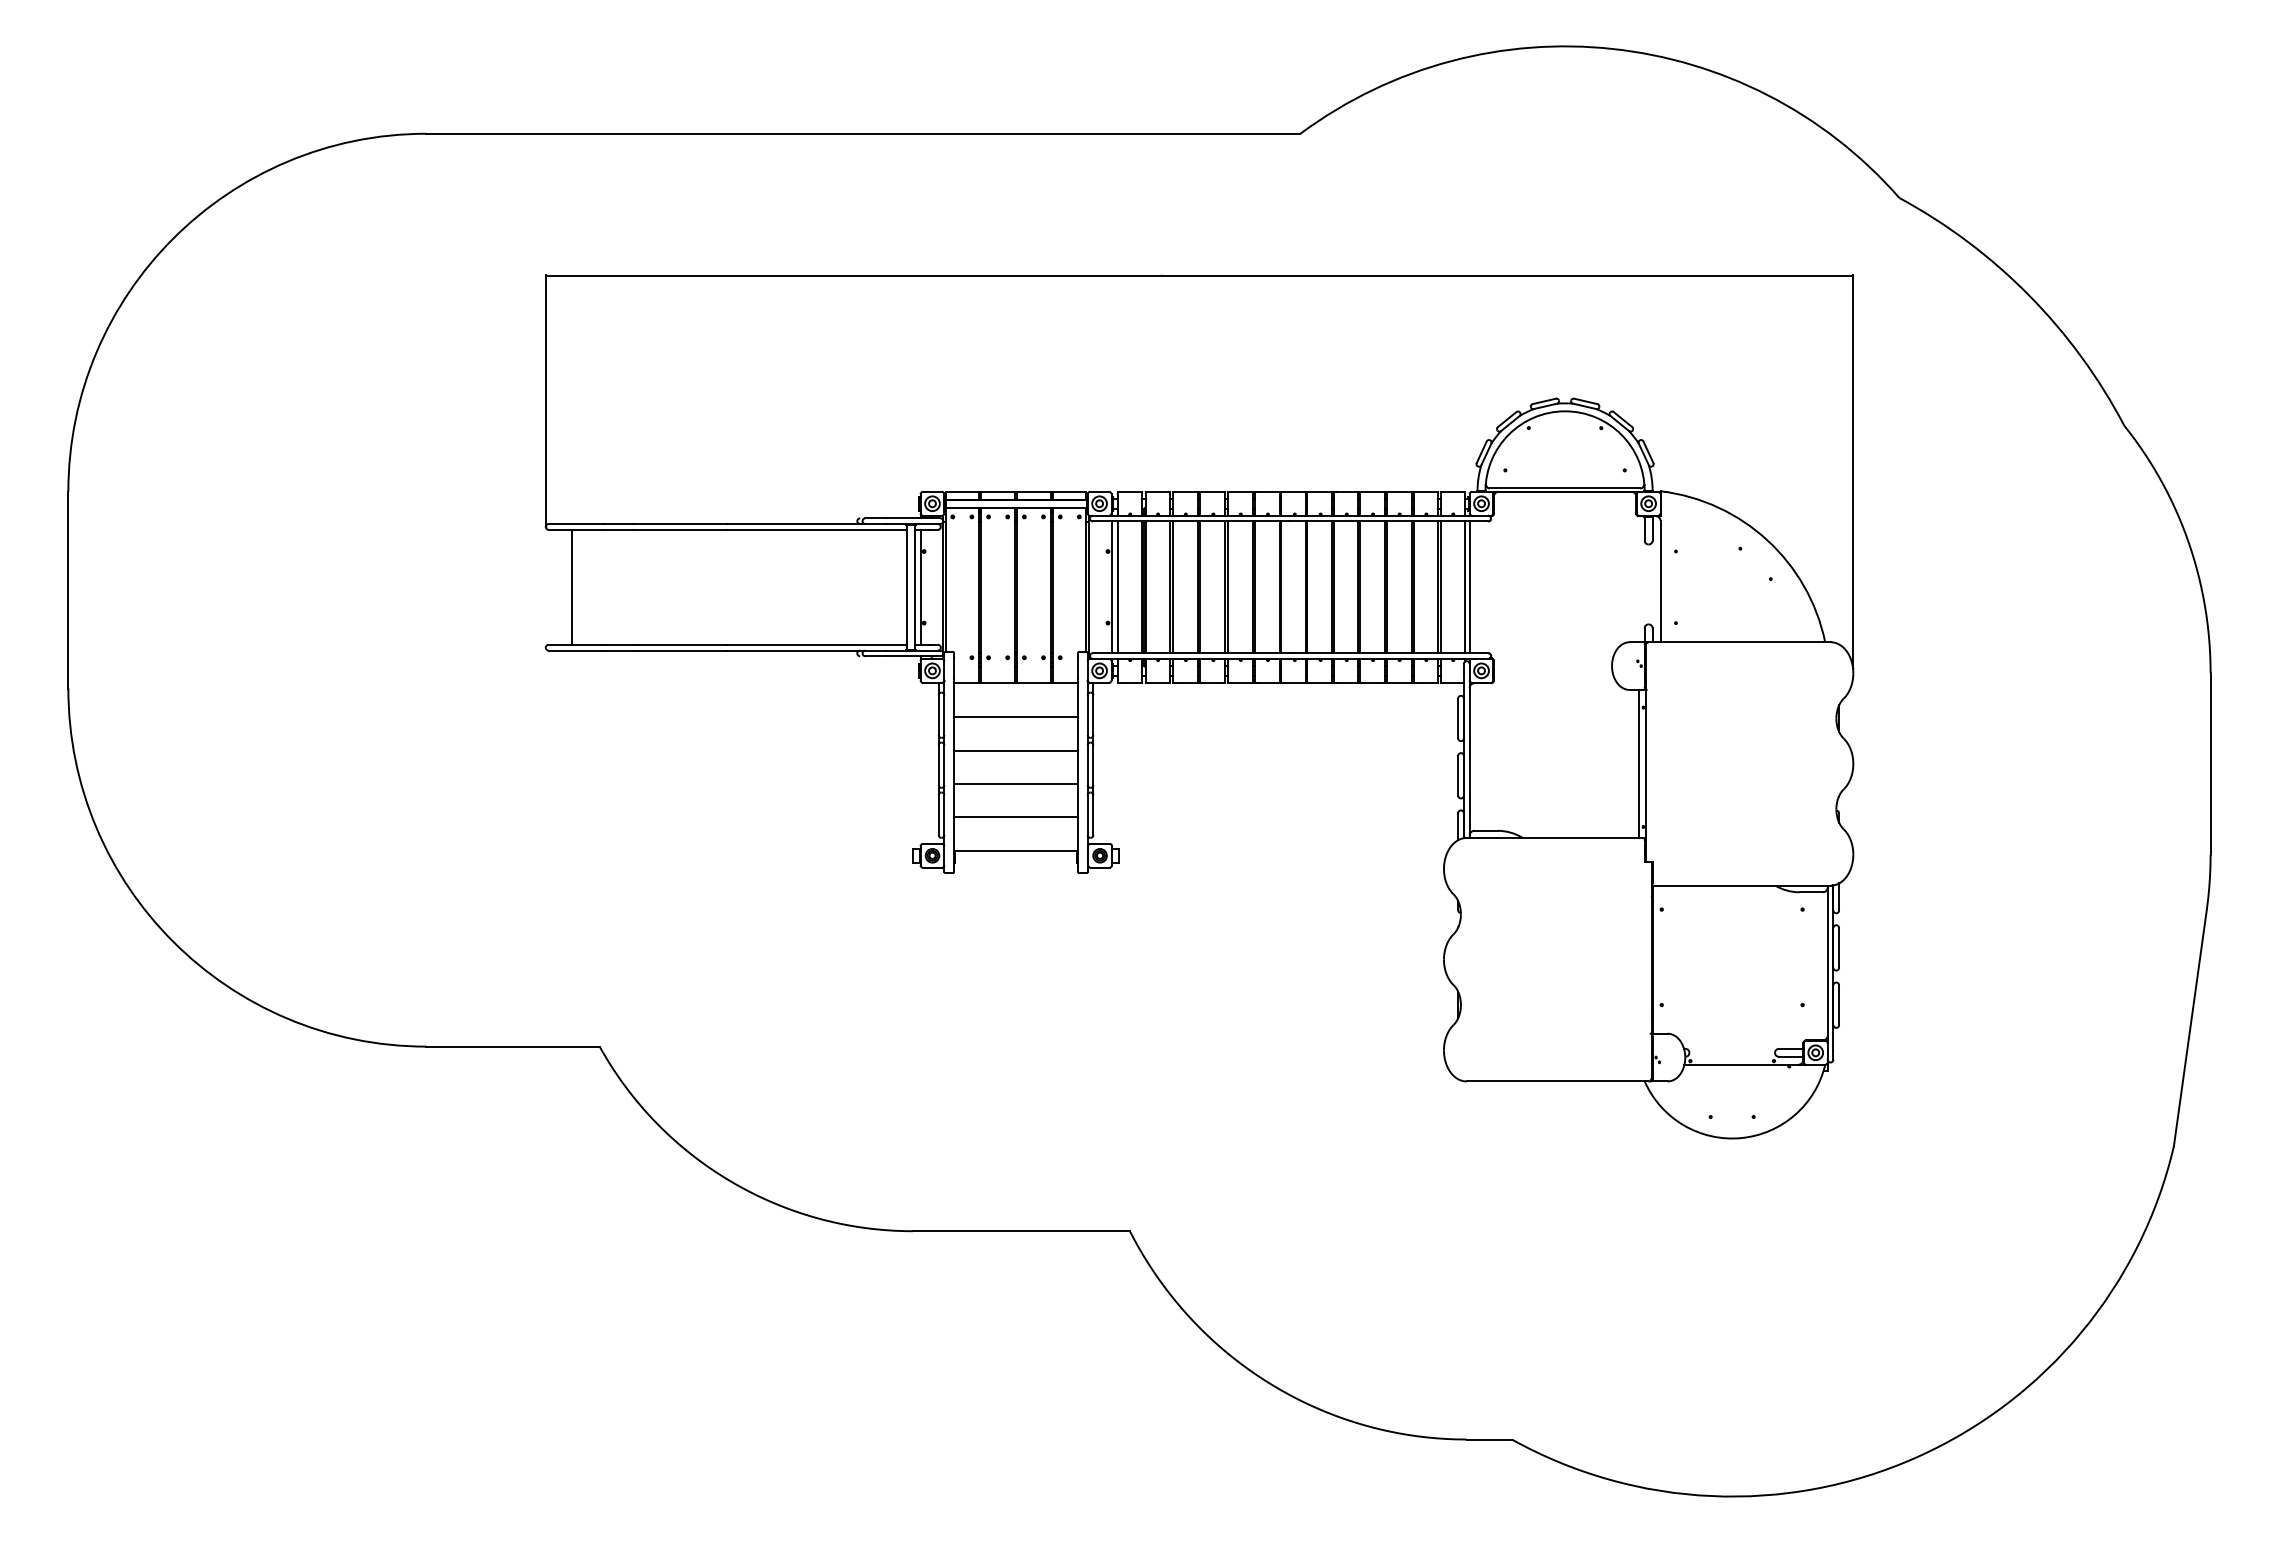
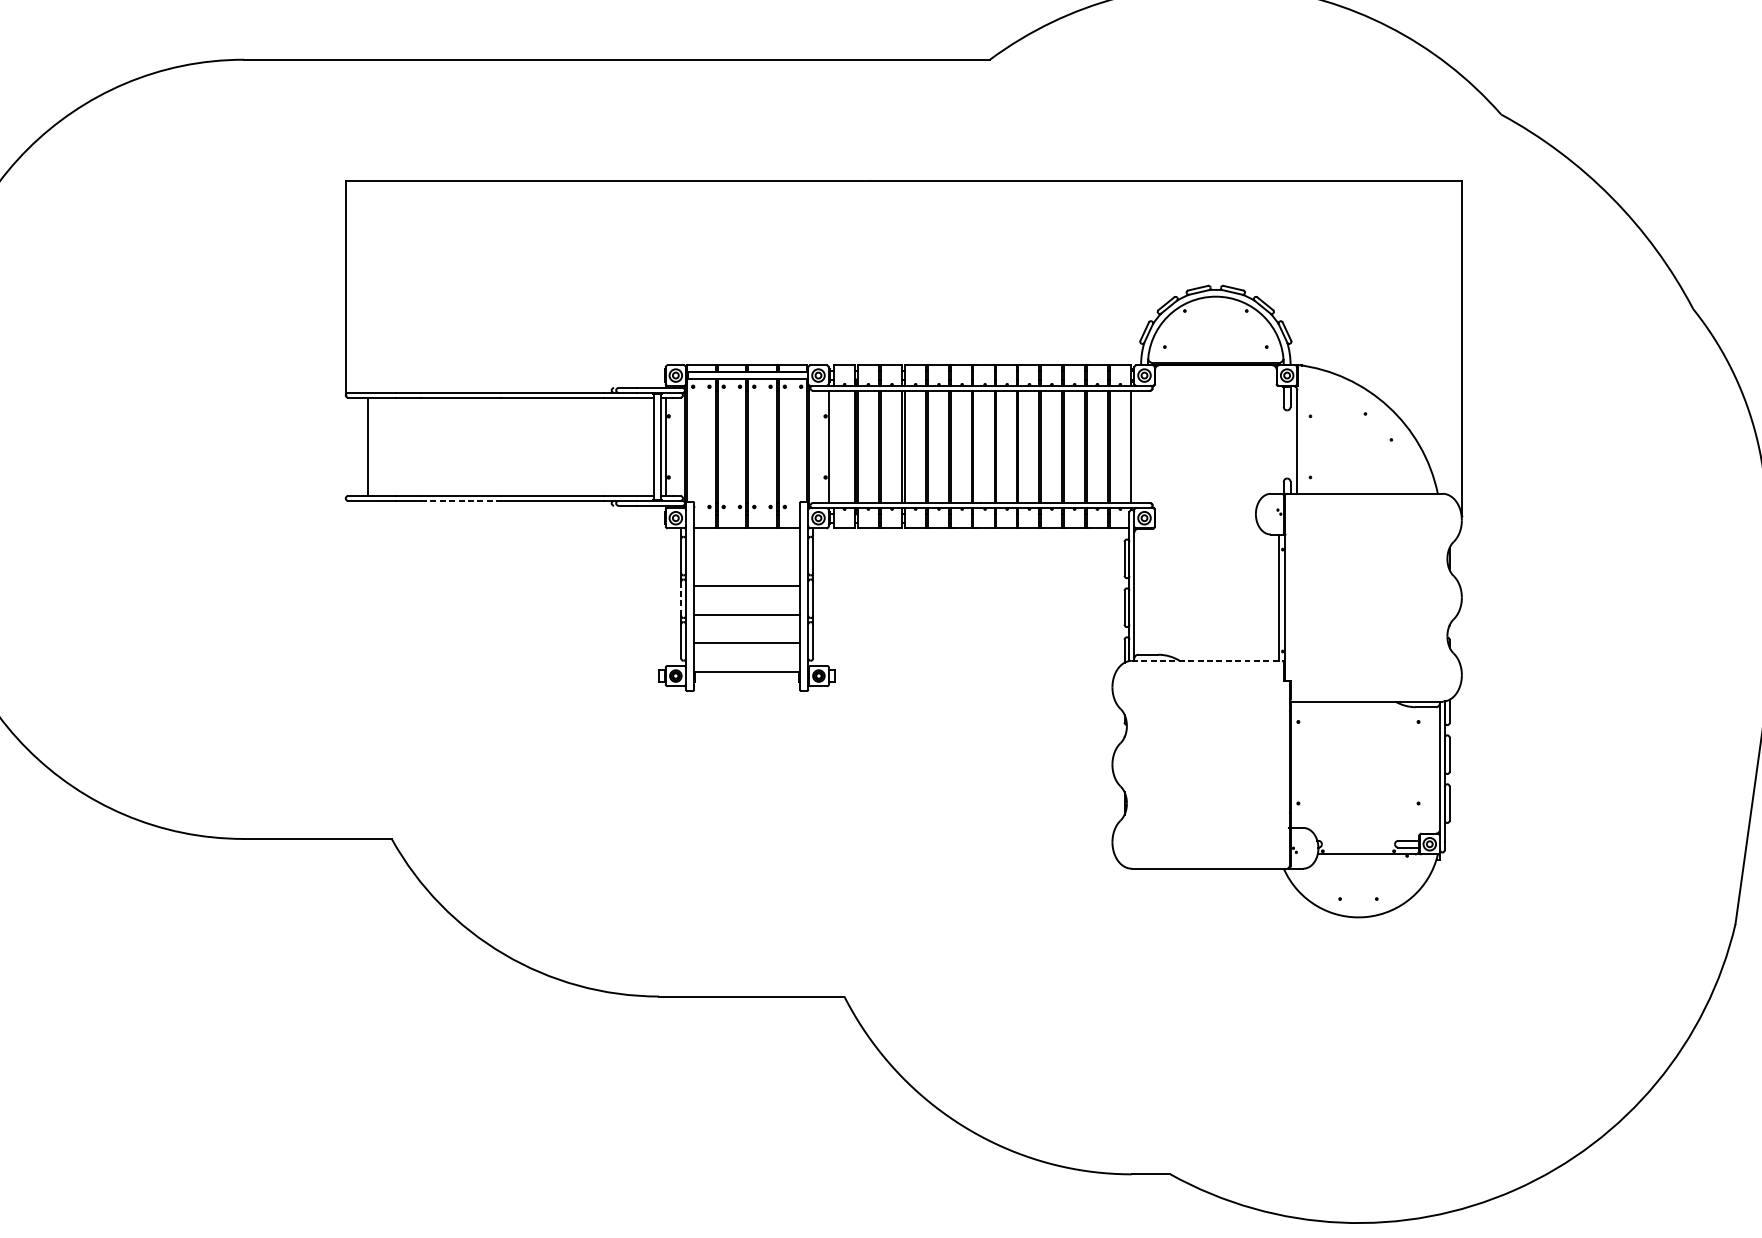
line: (1117, 587) -> (833, 447), removed
line: (1469, 587) -> (1134, 447), removed
line: (680, 650) -> (460, 500), solid -> dashed
line: (1015, 717) -> (746, 558), removed
line: (938, 765) -> (680, 599), solid -> dashed
line: (1556, 837) -> (1208, 660), solid -> dashed

